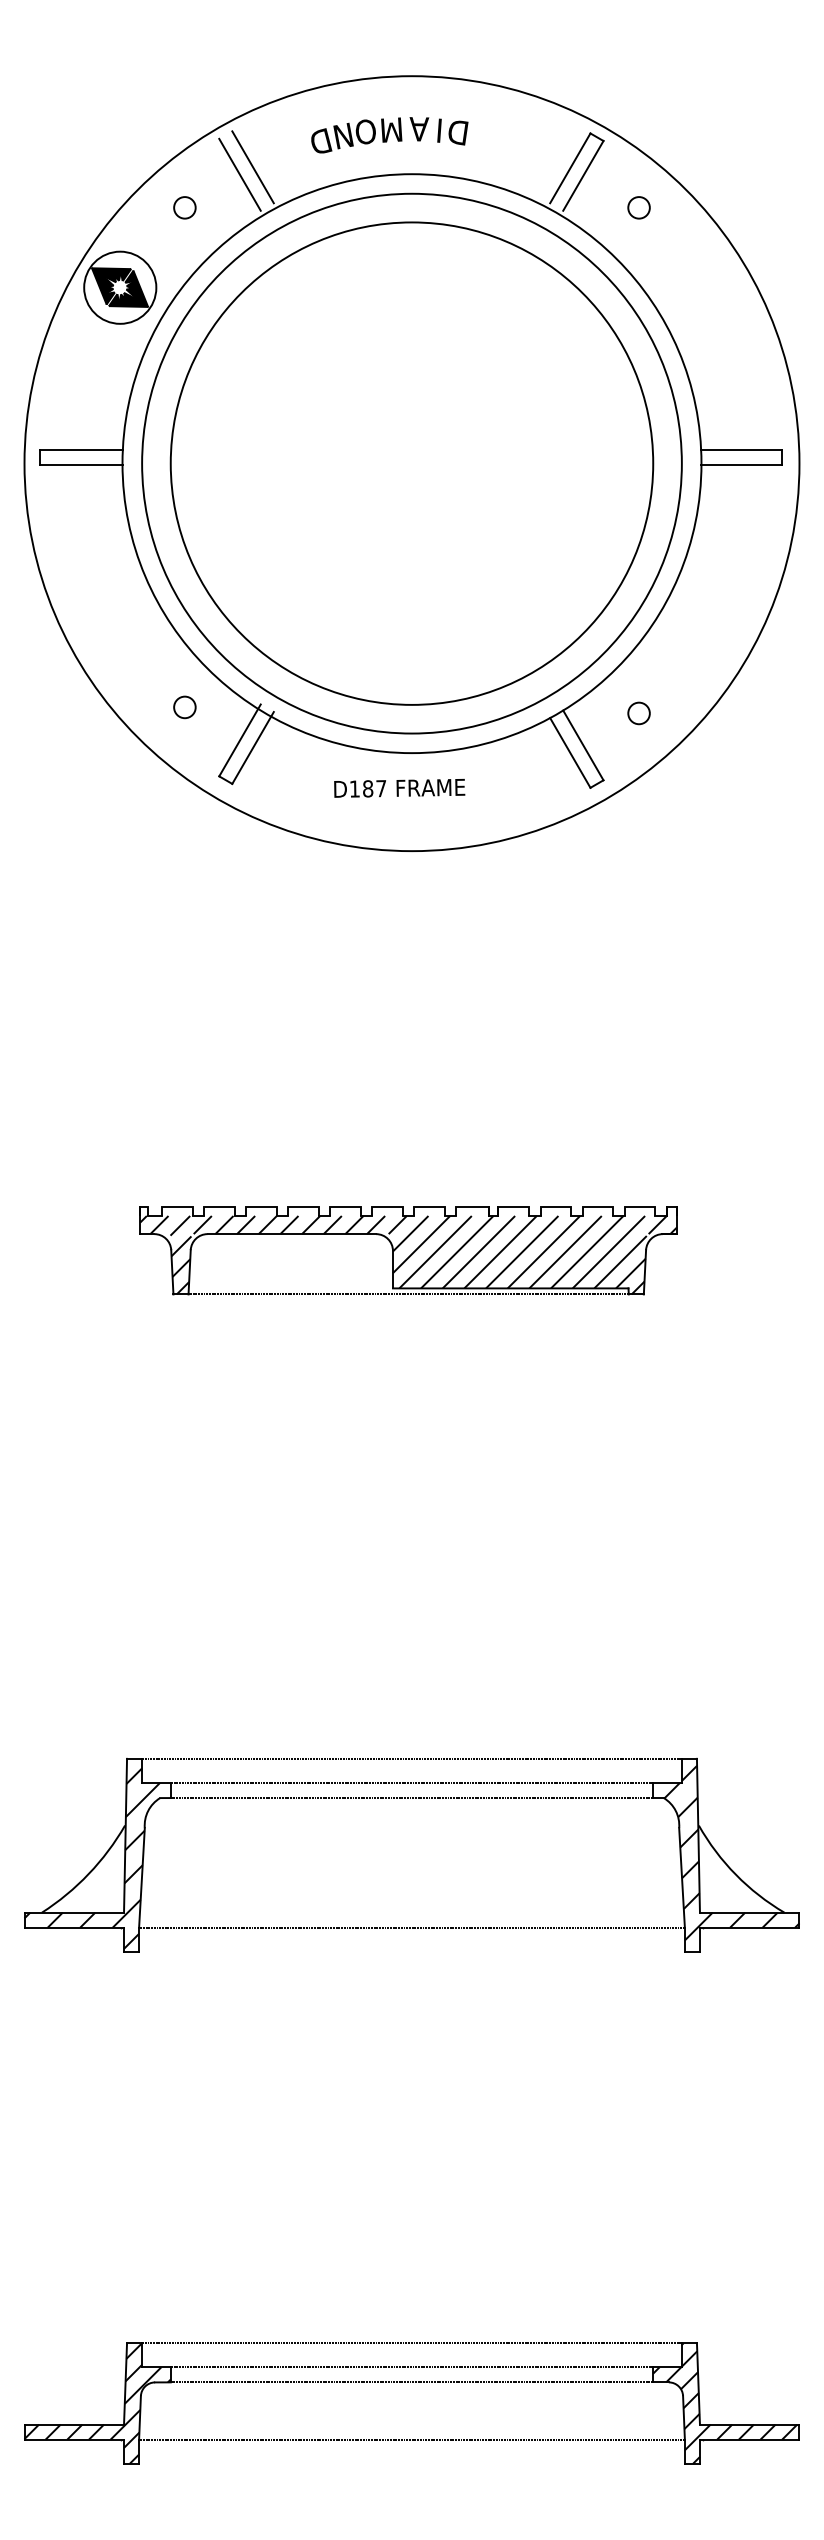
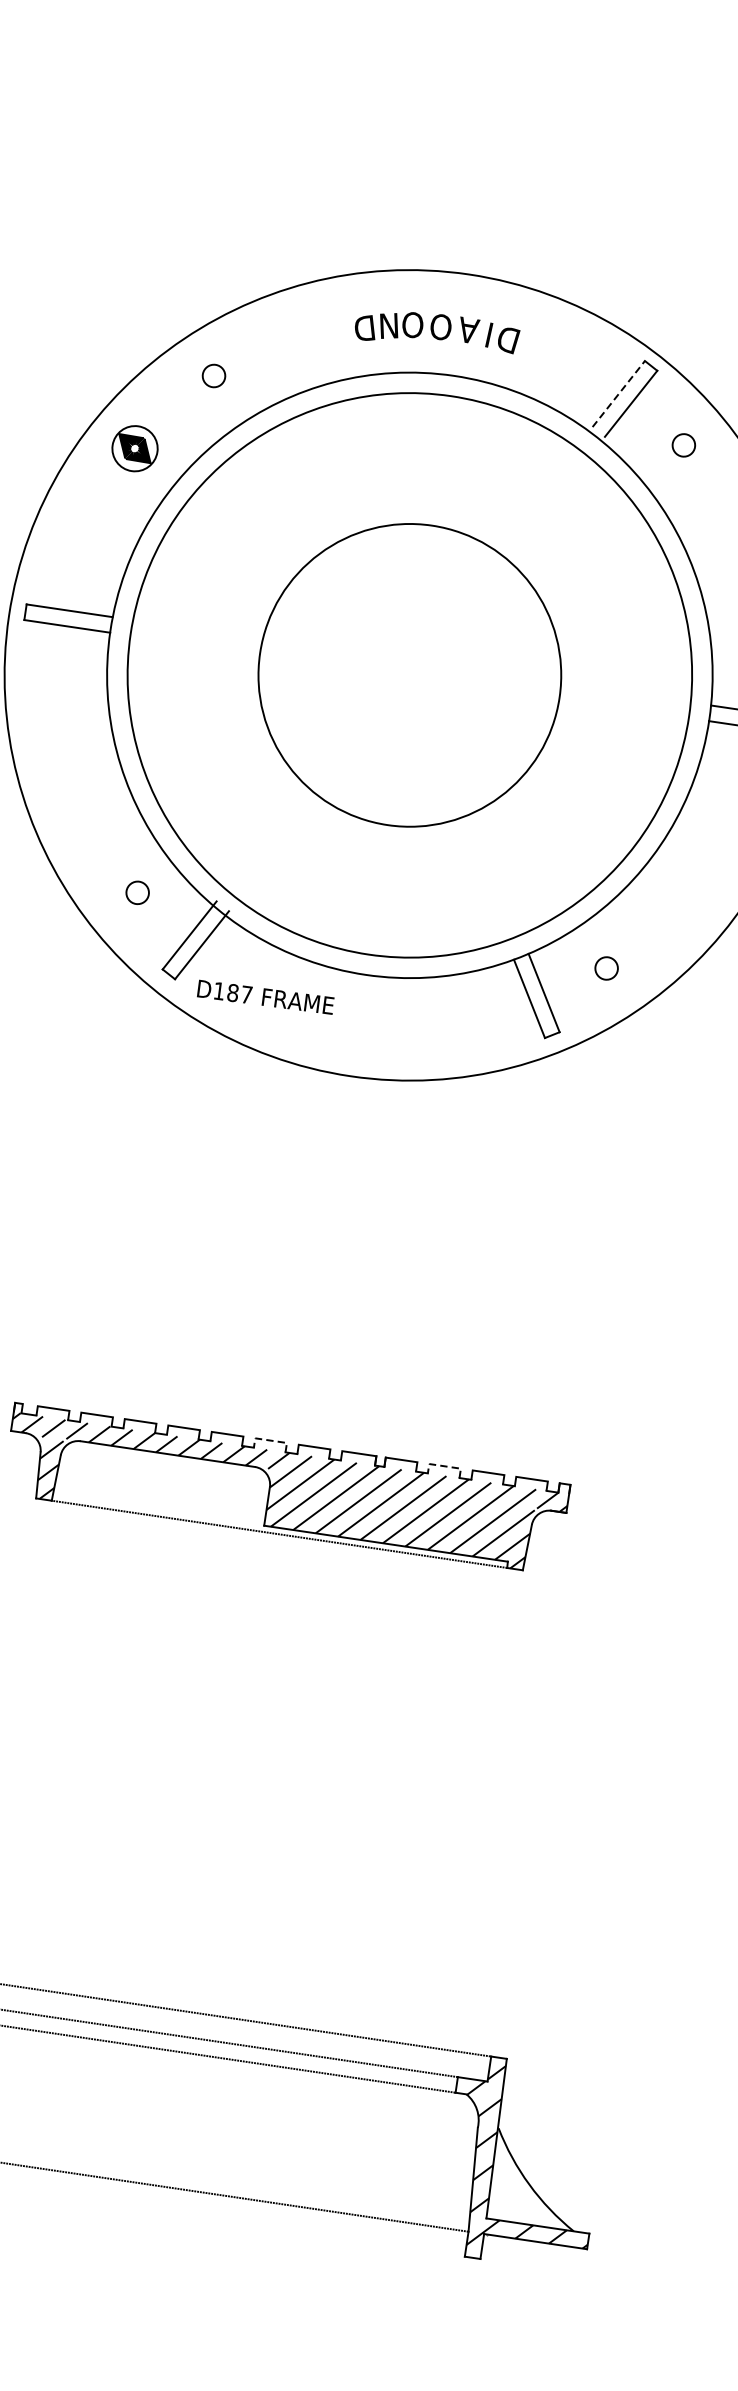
text: (391, 129) -> (439, 326), M -> O
line: (252, 167) -> (290, 344), removed
line: (570, 167) -> (619, 393), solid -> dashed
line: (239, 174) -> (275, 349), removed
part: (120, 287) -> (135, 448), size x0.6
circle: (411, 463) -> (409, 675), size x0.6
text: (399, 788) -> (265, 997), moved
line: (387, 1206) -> (271, 1440), solid -> dashed
line: (555, 1206) -> (444, 1465), solid -> dashed

